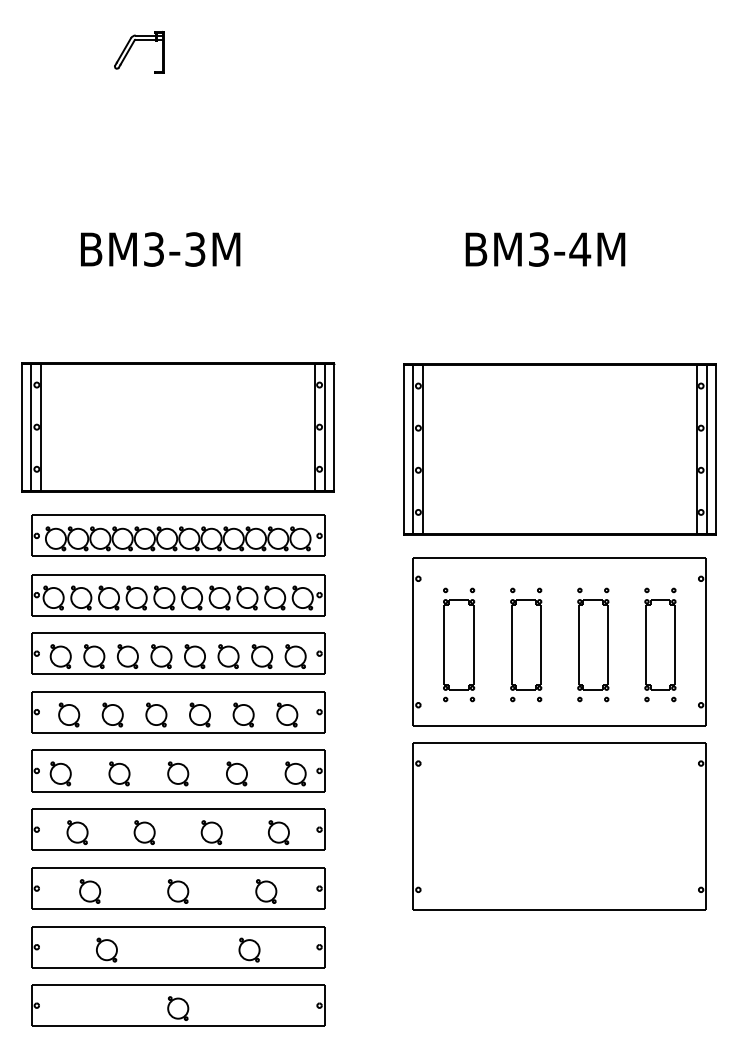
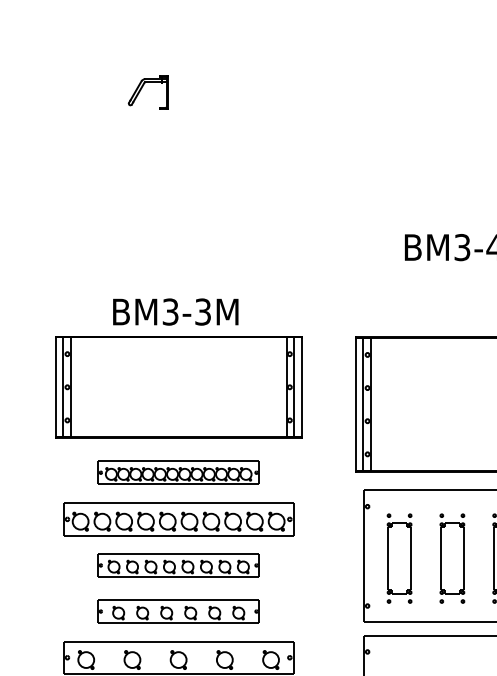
text: (160, 249) -> (175, 312), moved
part: (178, 535) -> (178, 472), size x0.7
part: (178, 653) -> (178, 565), size x0.7
part: (178, 712) -> (178, 611), size x0.7

